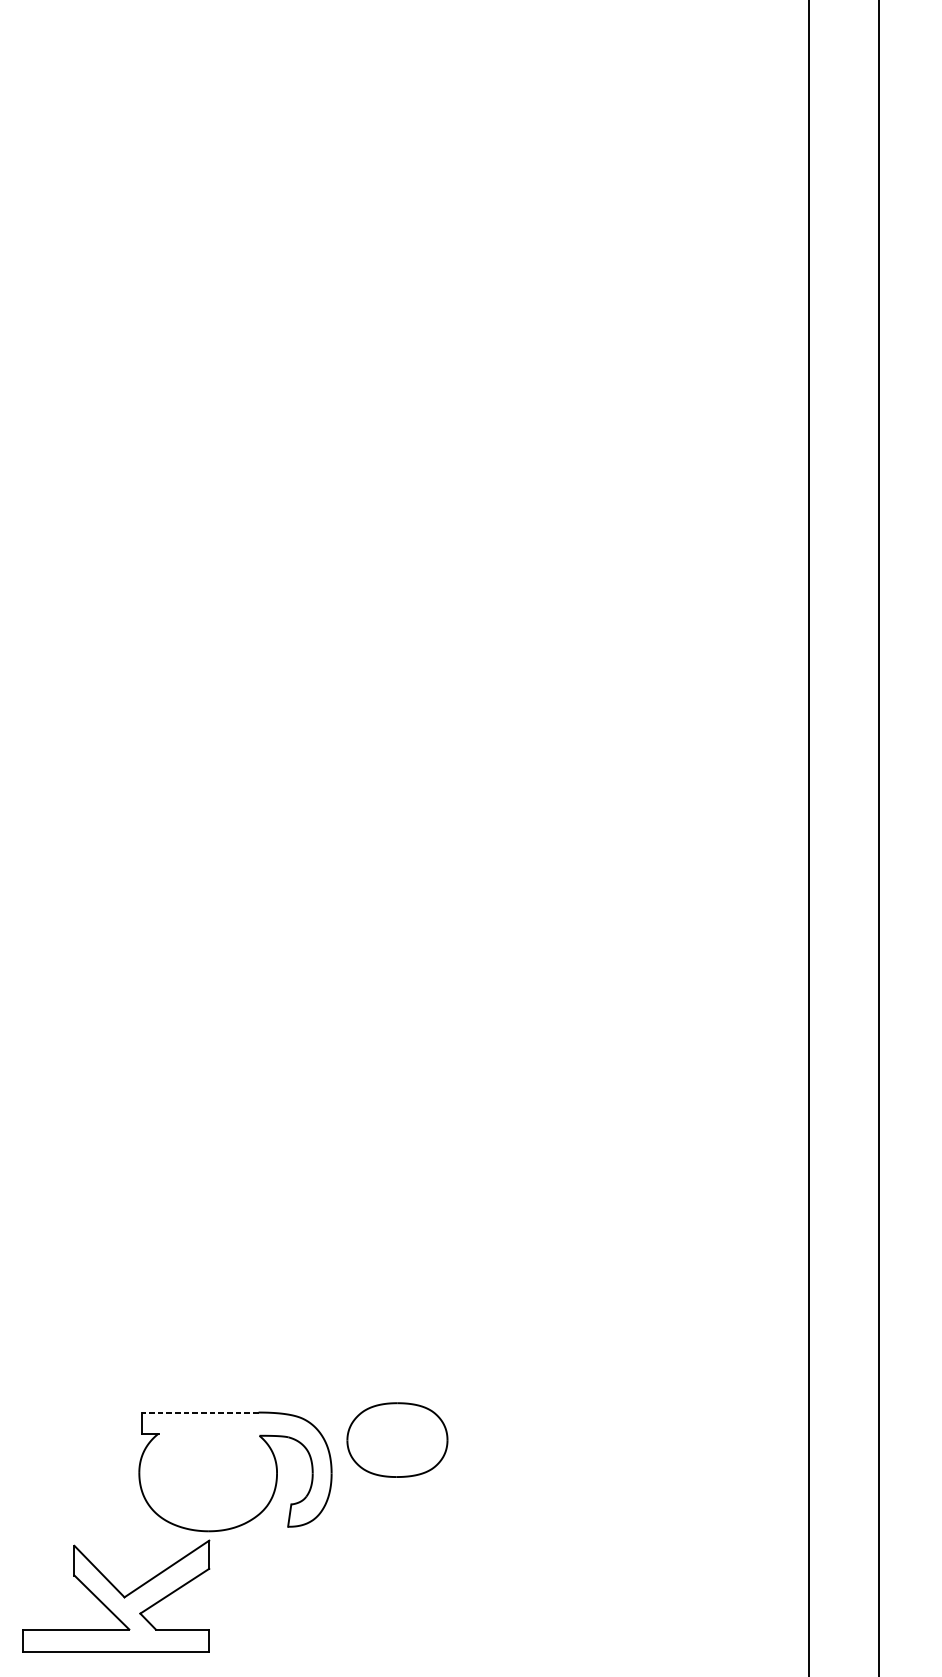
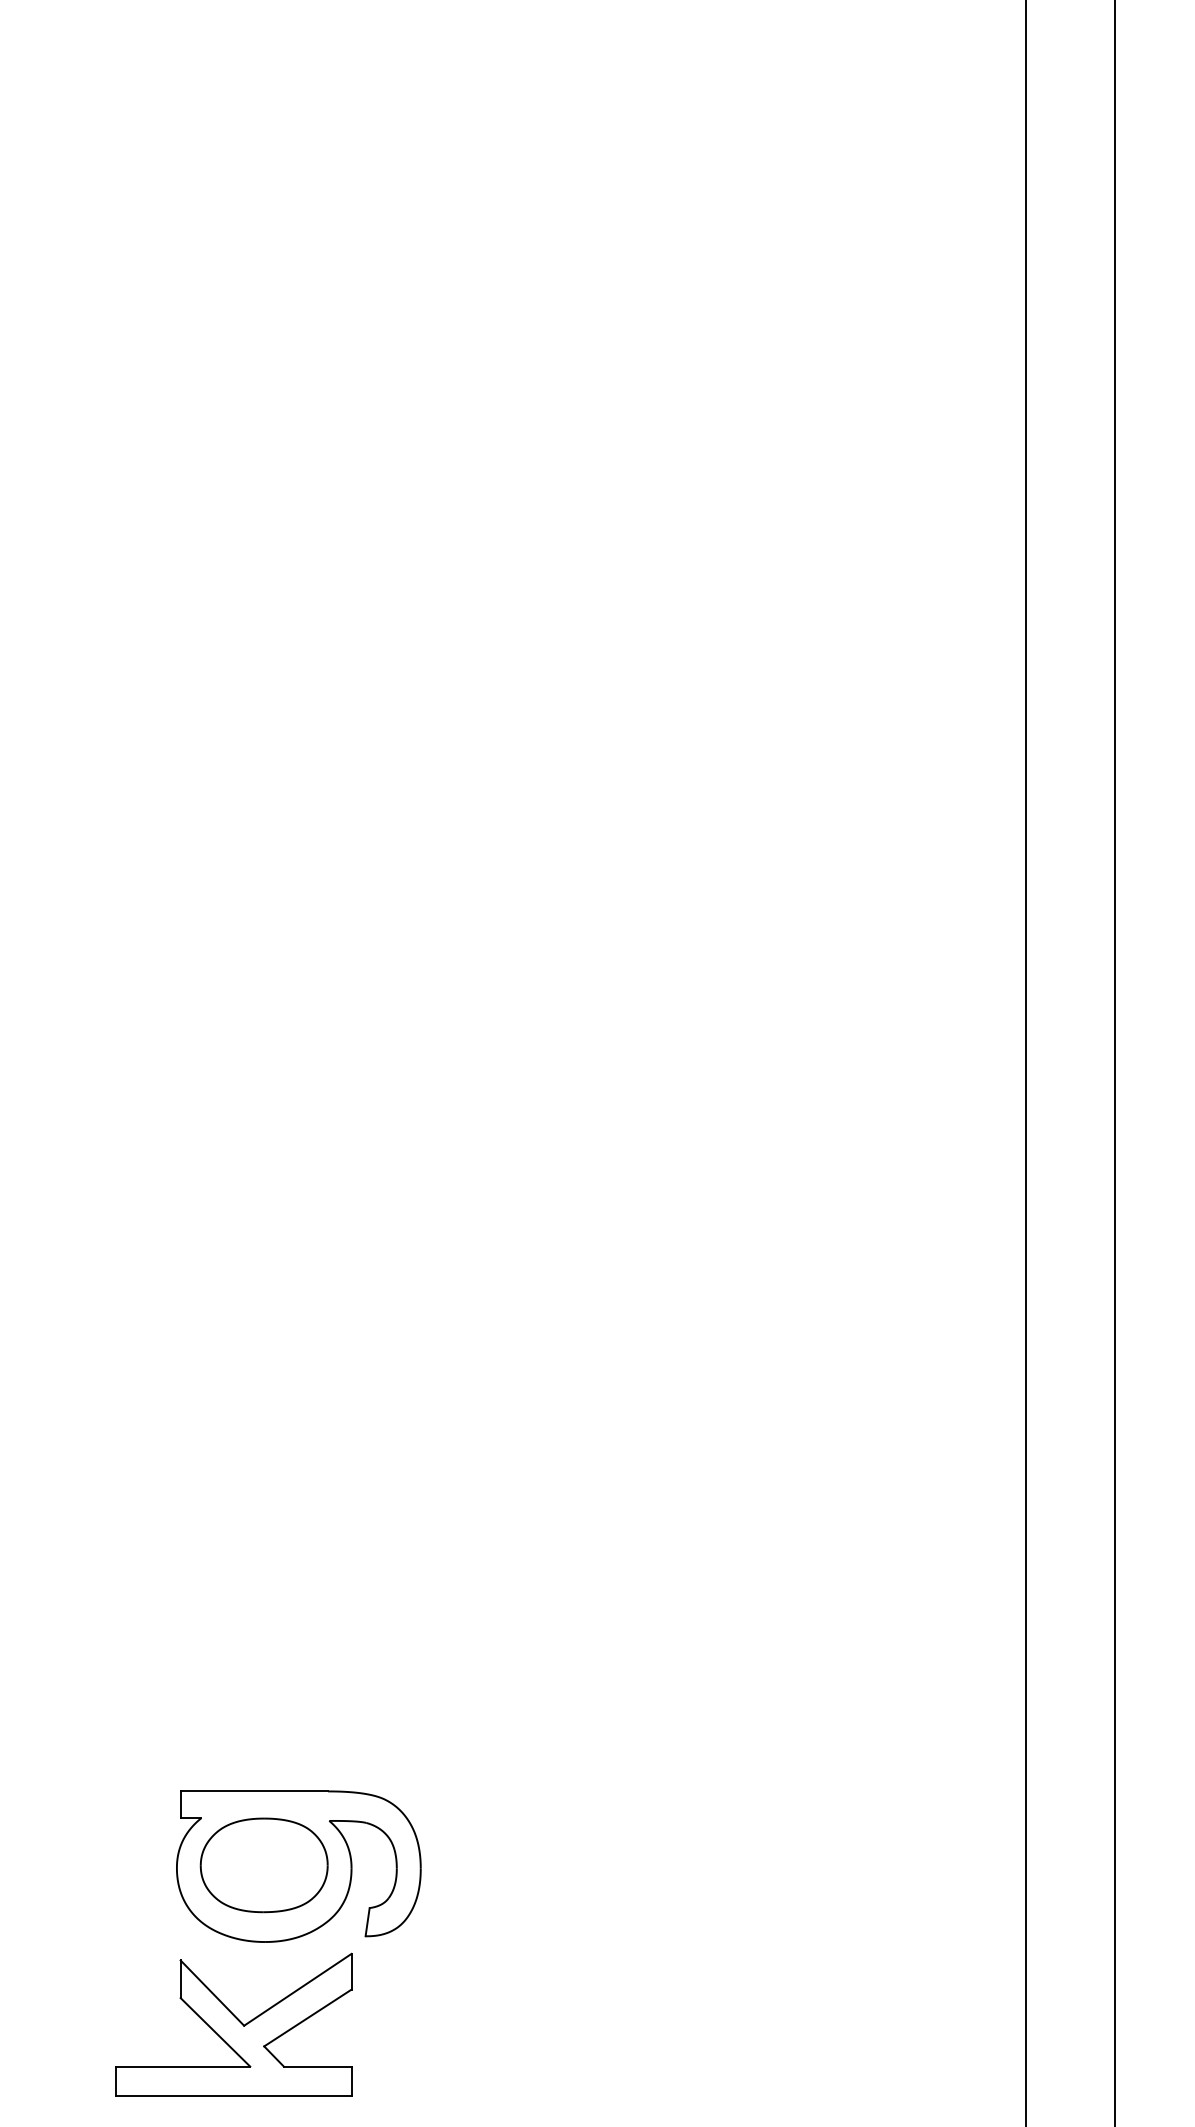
line: (200, 1412) -> (254, 1791), dashed -> solid
part: (396, 1440) -> (263, 1865), moved
part: (116, 1596) -> (233, 2024), moved

